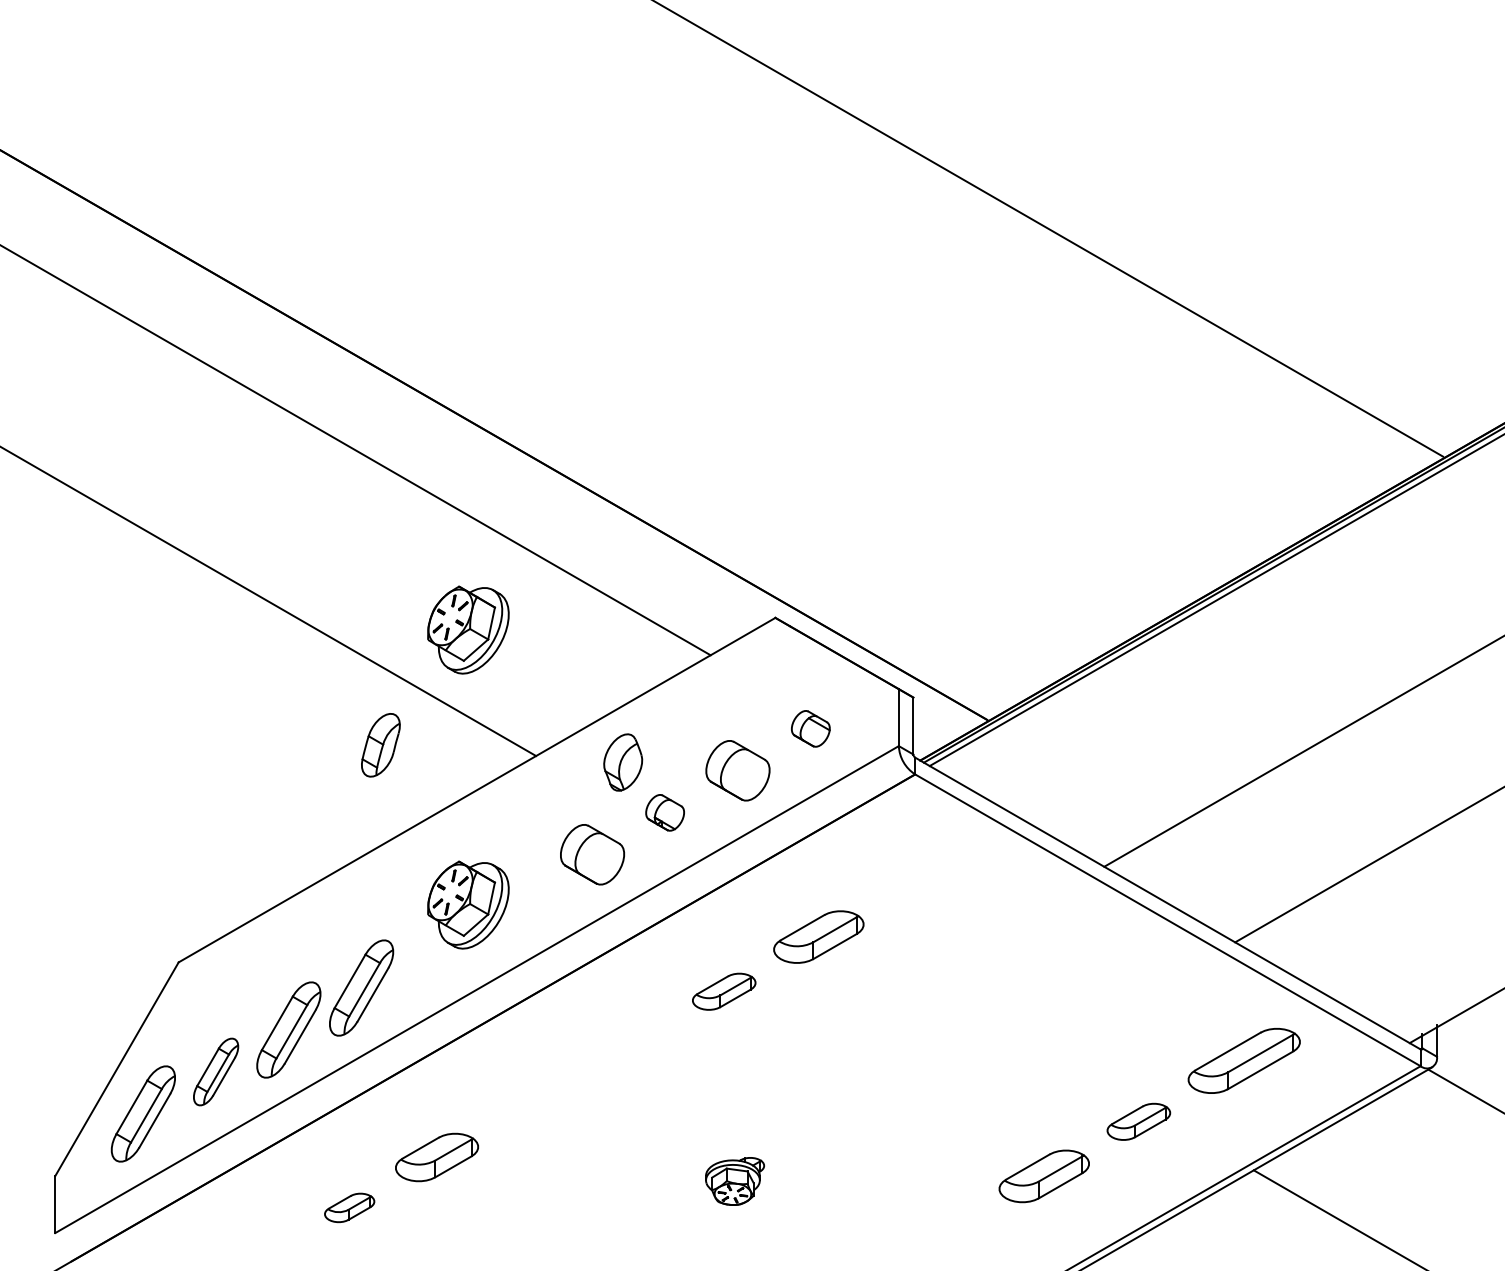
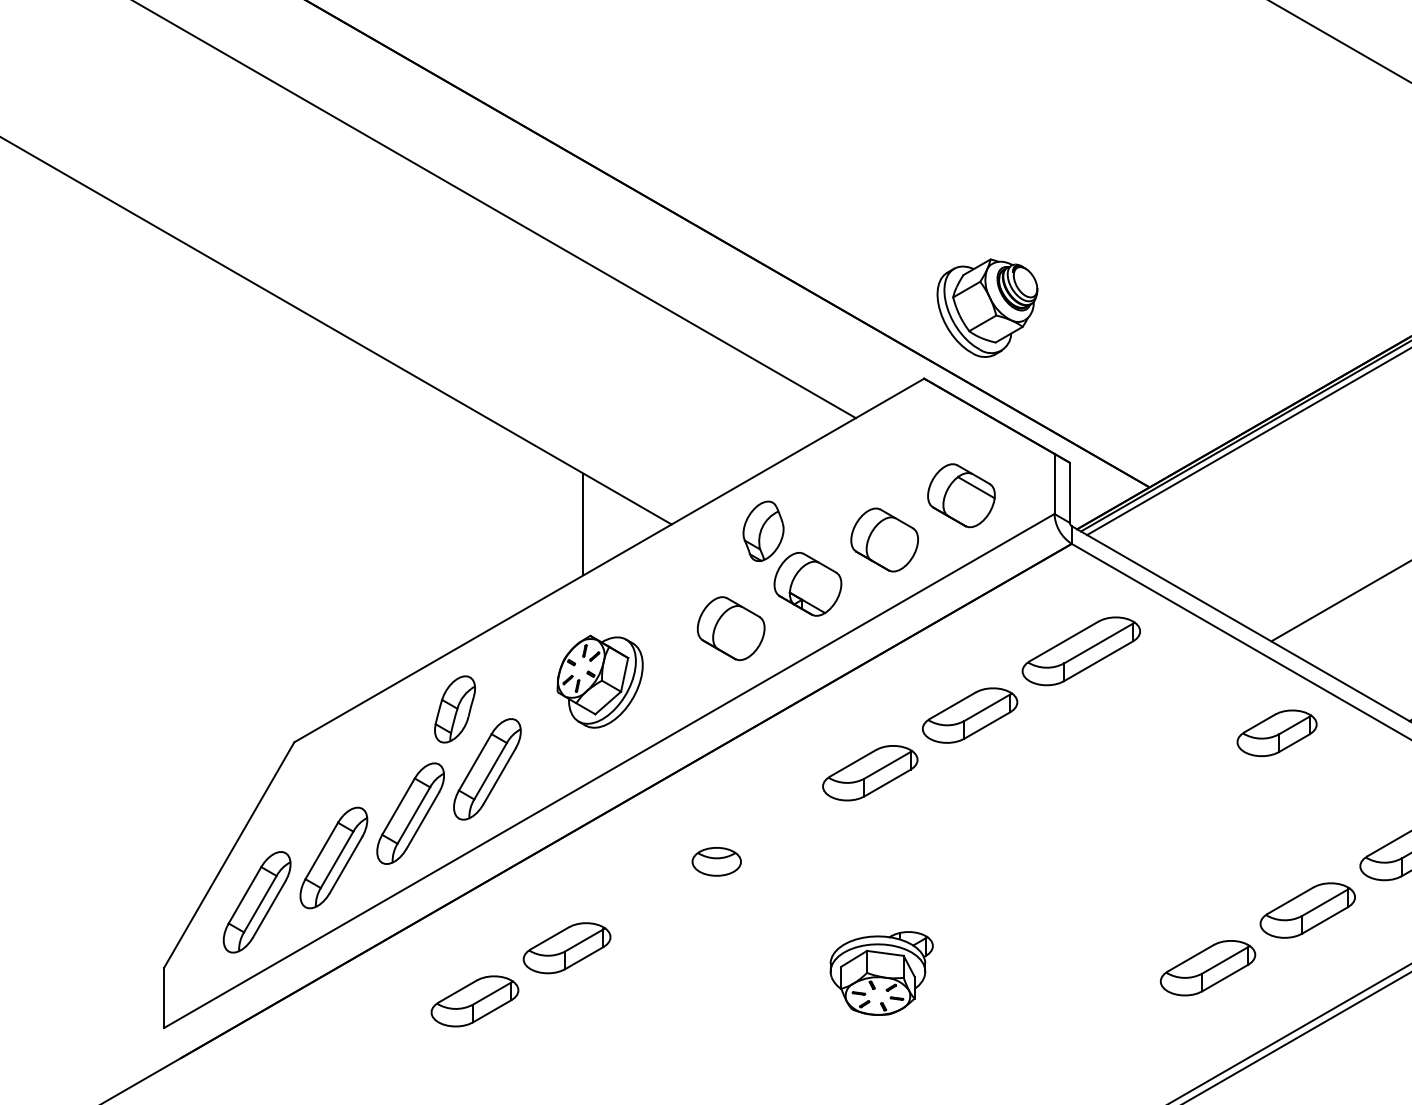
part: (835, 550) -> (987, 307), added
part: (468, 629) -> (600, 390), removed
part: (810, 728) -> (961, 495), size x1.67
part: (380, 745) -> (454, 709), moved
line: (452, 755) -> (583, 523), added
part: (664, 812) -> (807, 584), size x1.67
part: (923, 876) -> (1080, 651), added
part: (1109, 953) -> (1276, 732), added
part: (723, 991) -> (869, 773), size x1.43
part: (215, 1071) -> (333, 857), size x1.43
part: (578, 1075) -> (716, 861), added
part: (1138, 1121) -> (1307, 910), size x1.43
part: (734, 1181) -> (881, 973), size x1.67
part: (349, 1207) -> (474, 1001), size x1.67

